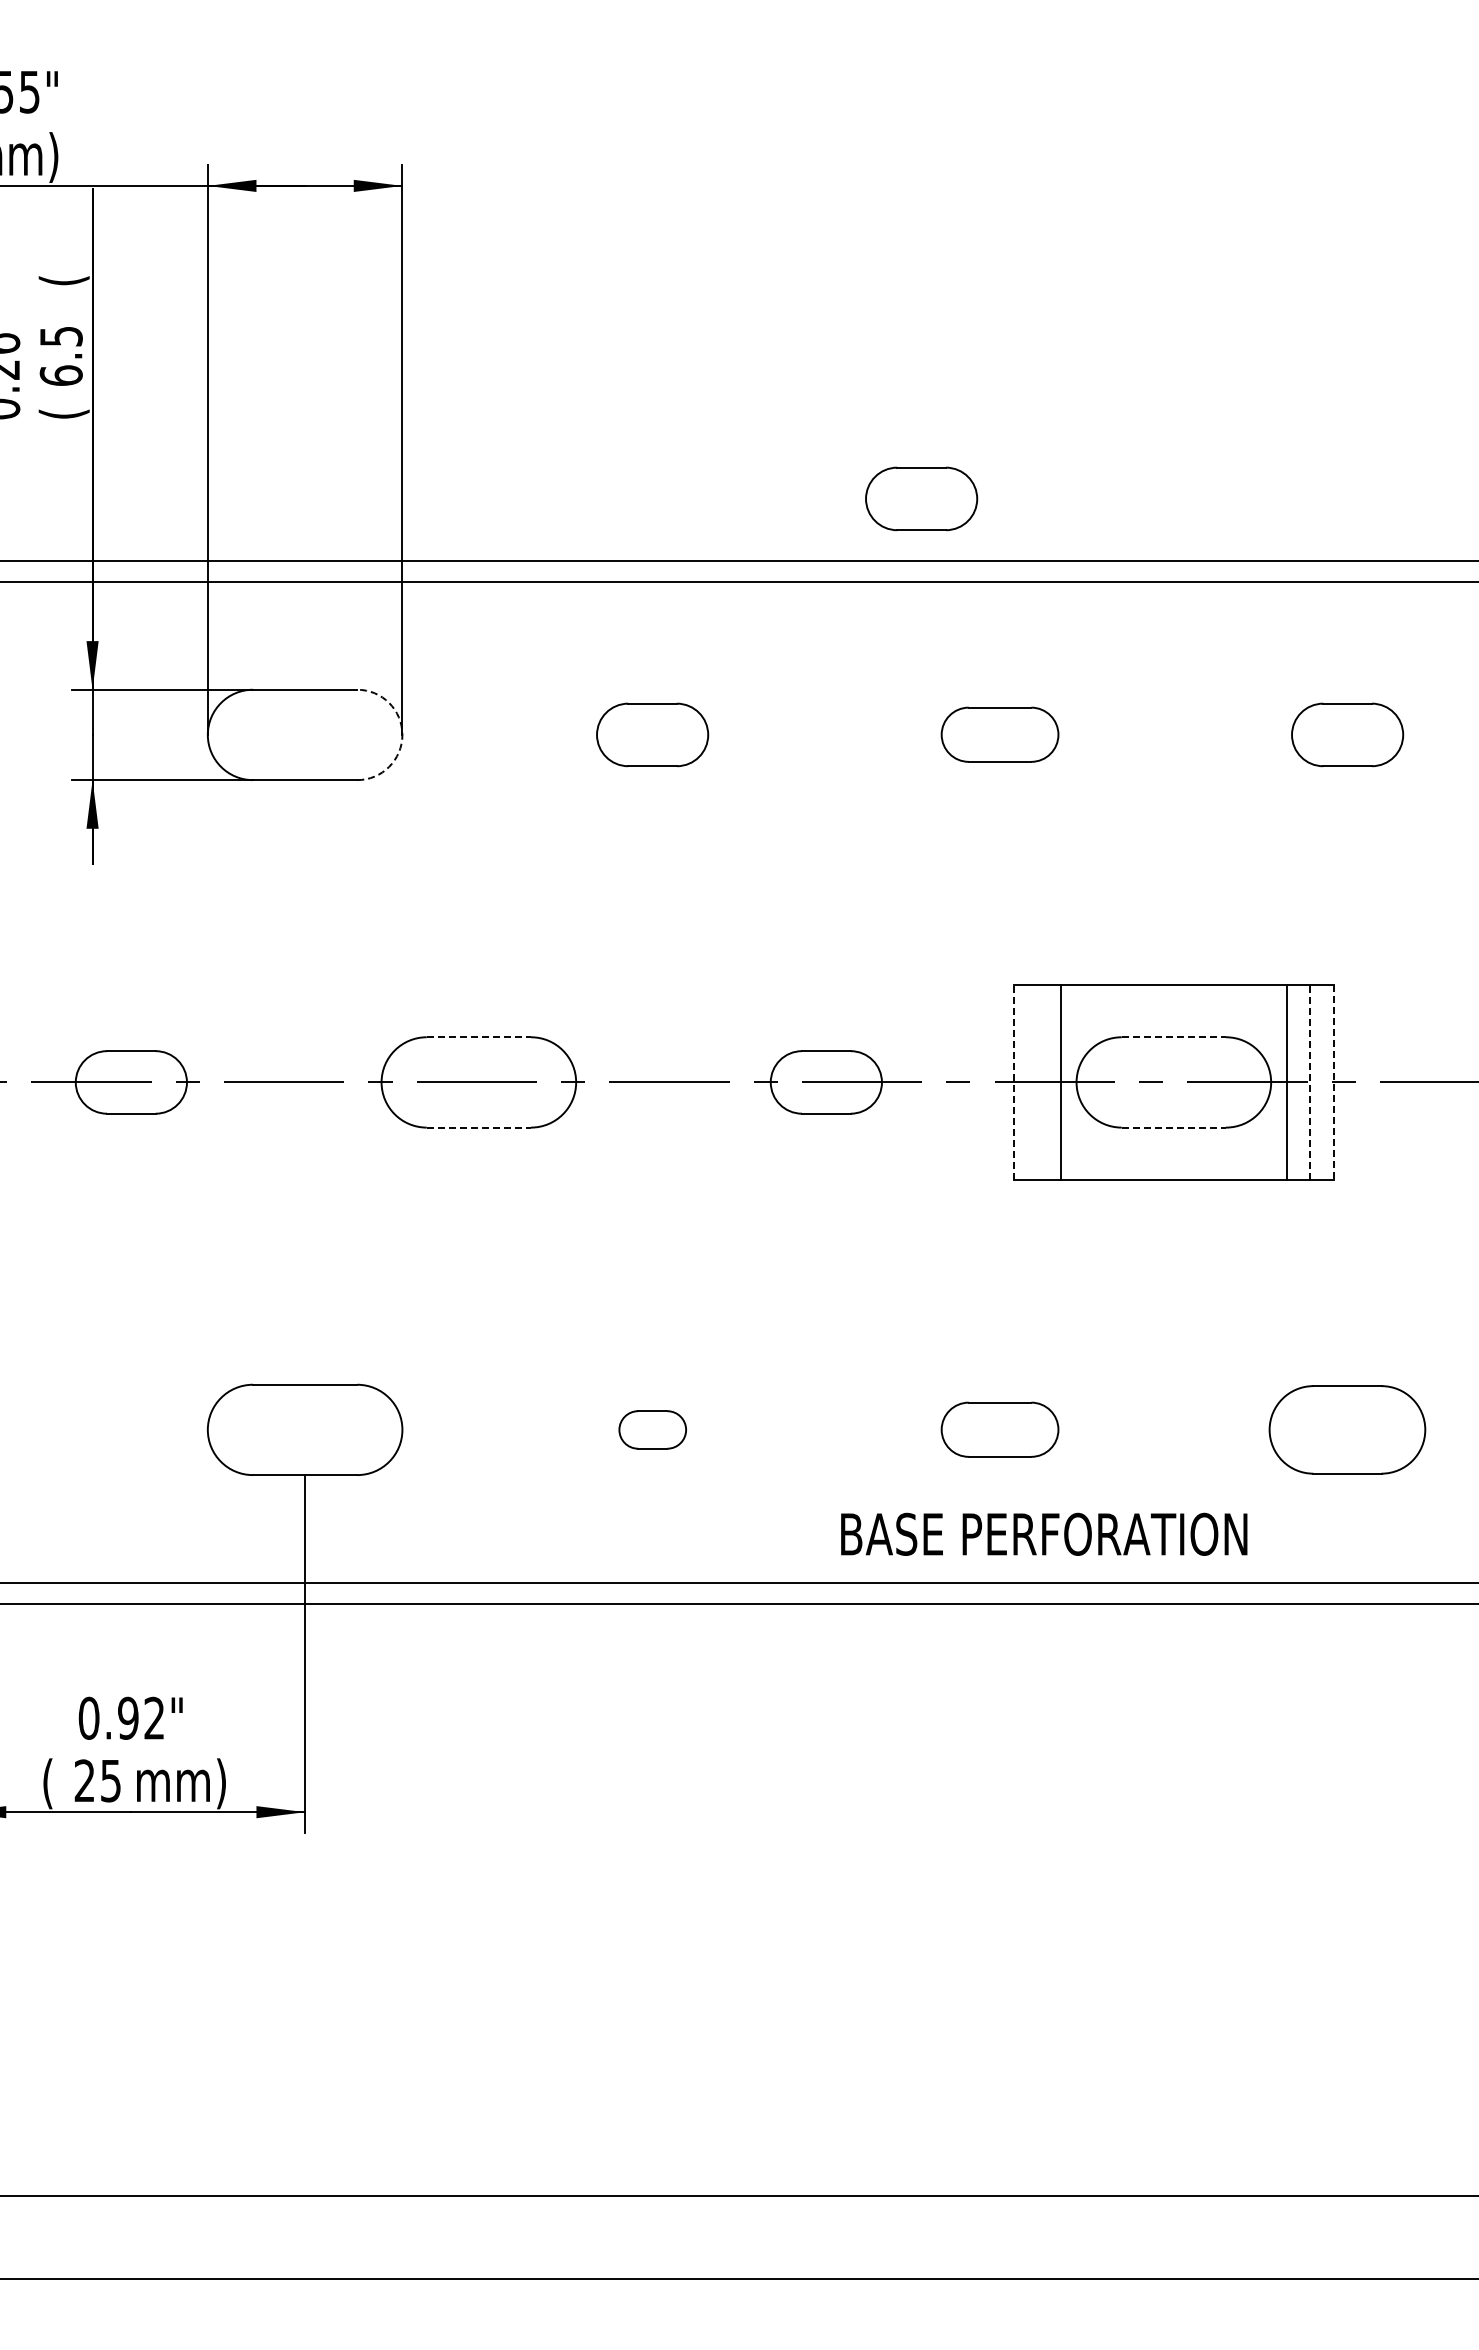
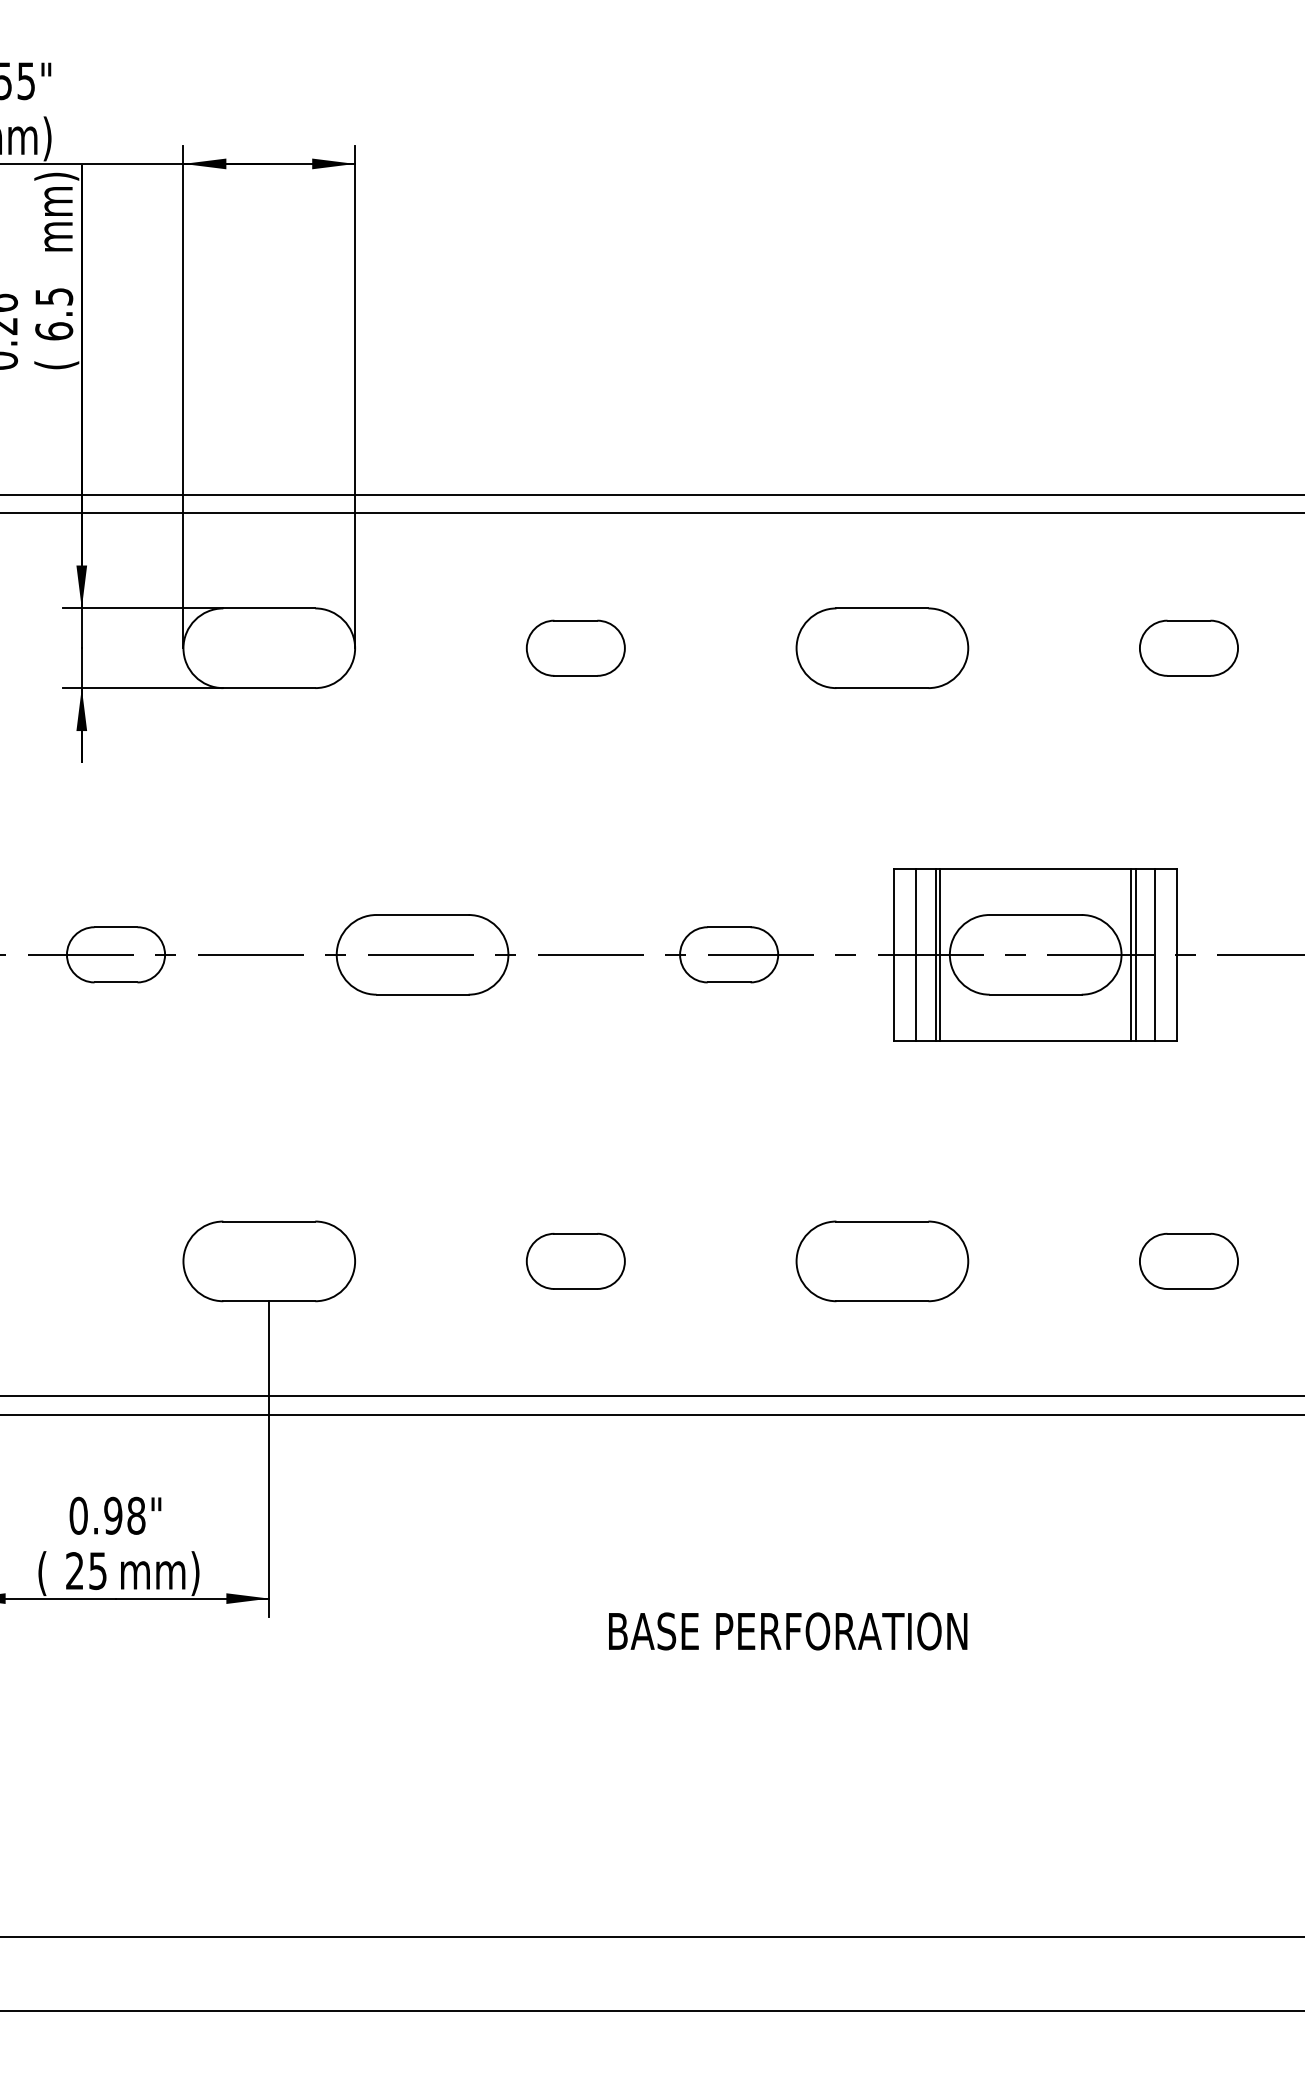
text: (63, 240) -> (56, 212), ( -> mm)
part: (921, 498) -> (813, 439), removed
arc: (402, 734) -> (355, 647), dashed -> solid
part: (999, 734) -> (881, 647), size x1.67
line: (479, 1037) -> (423, 915), dashed -> solid
line: (1174, 1037) -> (1036, 915), dashed -> solid
line: (1013, 1081) -> (894, 954), dashed -> solid
line: (1309, 1081) -> (1155, 954), dashed -> solid
line: (1038, 1082) -> (916, 954), added
line: (1065, 1082) -> (940, 954), added
line: (1282, 1082) -> (1131, 954), added
line: (1334, 1082) -> (1177, 954), dashed -> solid
line: (479, 1127) -> (423, 994), dashed -> solid
line: (1174, 1127) -> (1036, 994), dashed -> solid
part: (652, 1429) -> (575, 1261), size x1.67
part: (999, 1429) -> (881, 1261), size x1.67
part: (1347, 1429) -> (1188, 1261), size x0.71
text: (1044, 1533) -> (788, 1630), moved
text: (154, 1717) -> (136, 1515), 0.92" -> 0.98"

